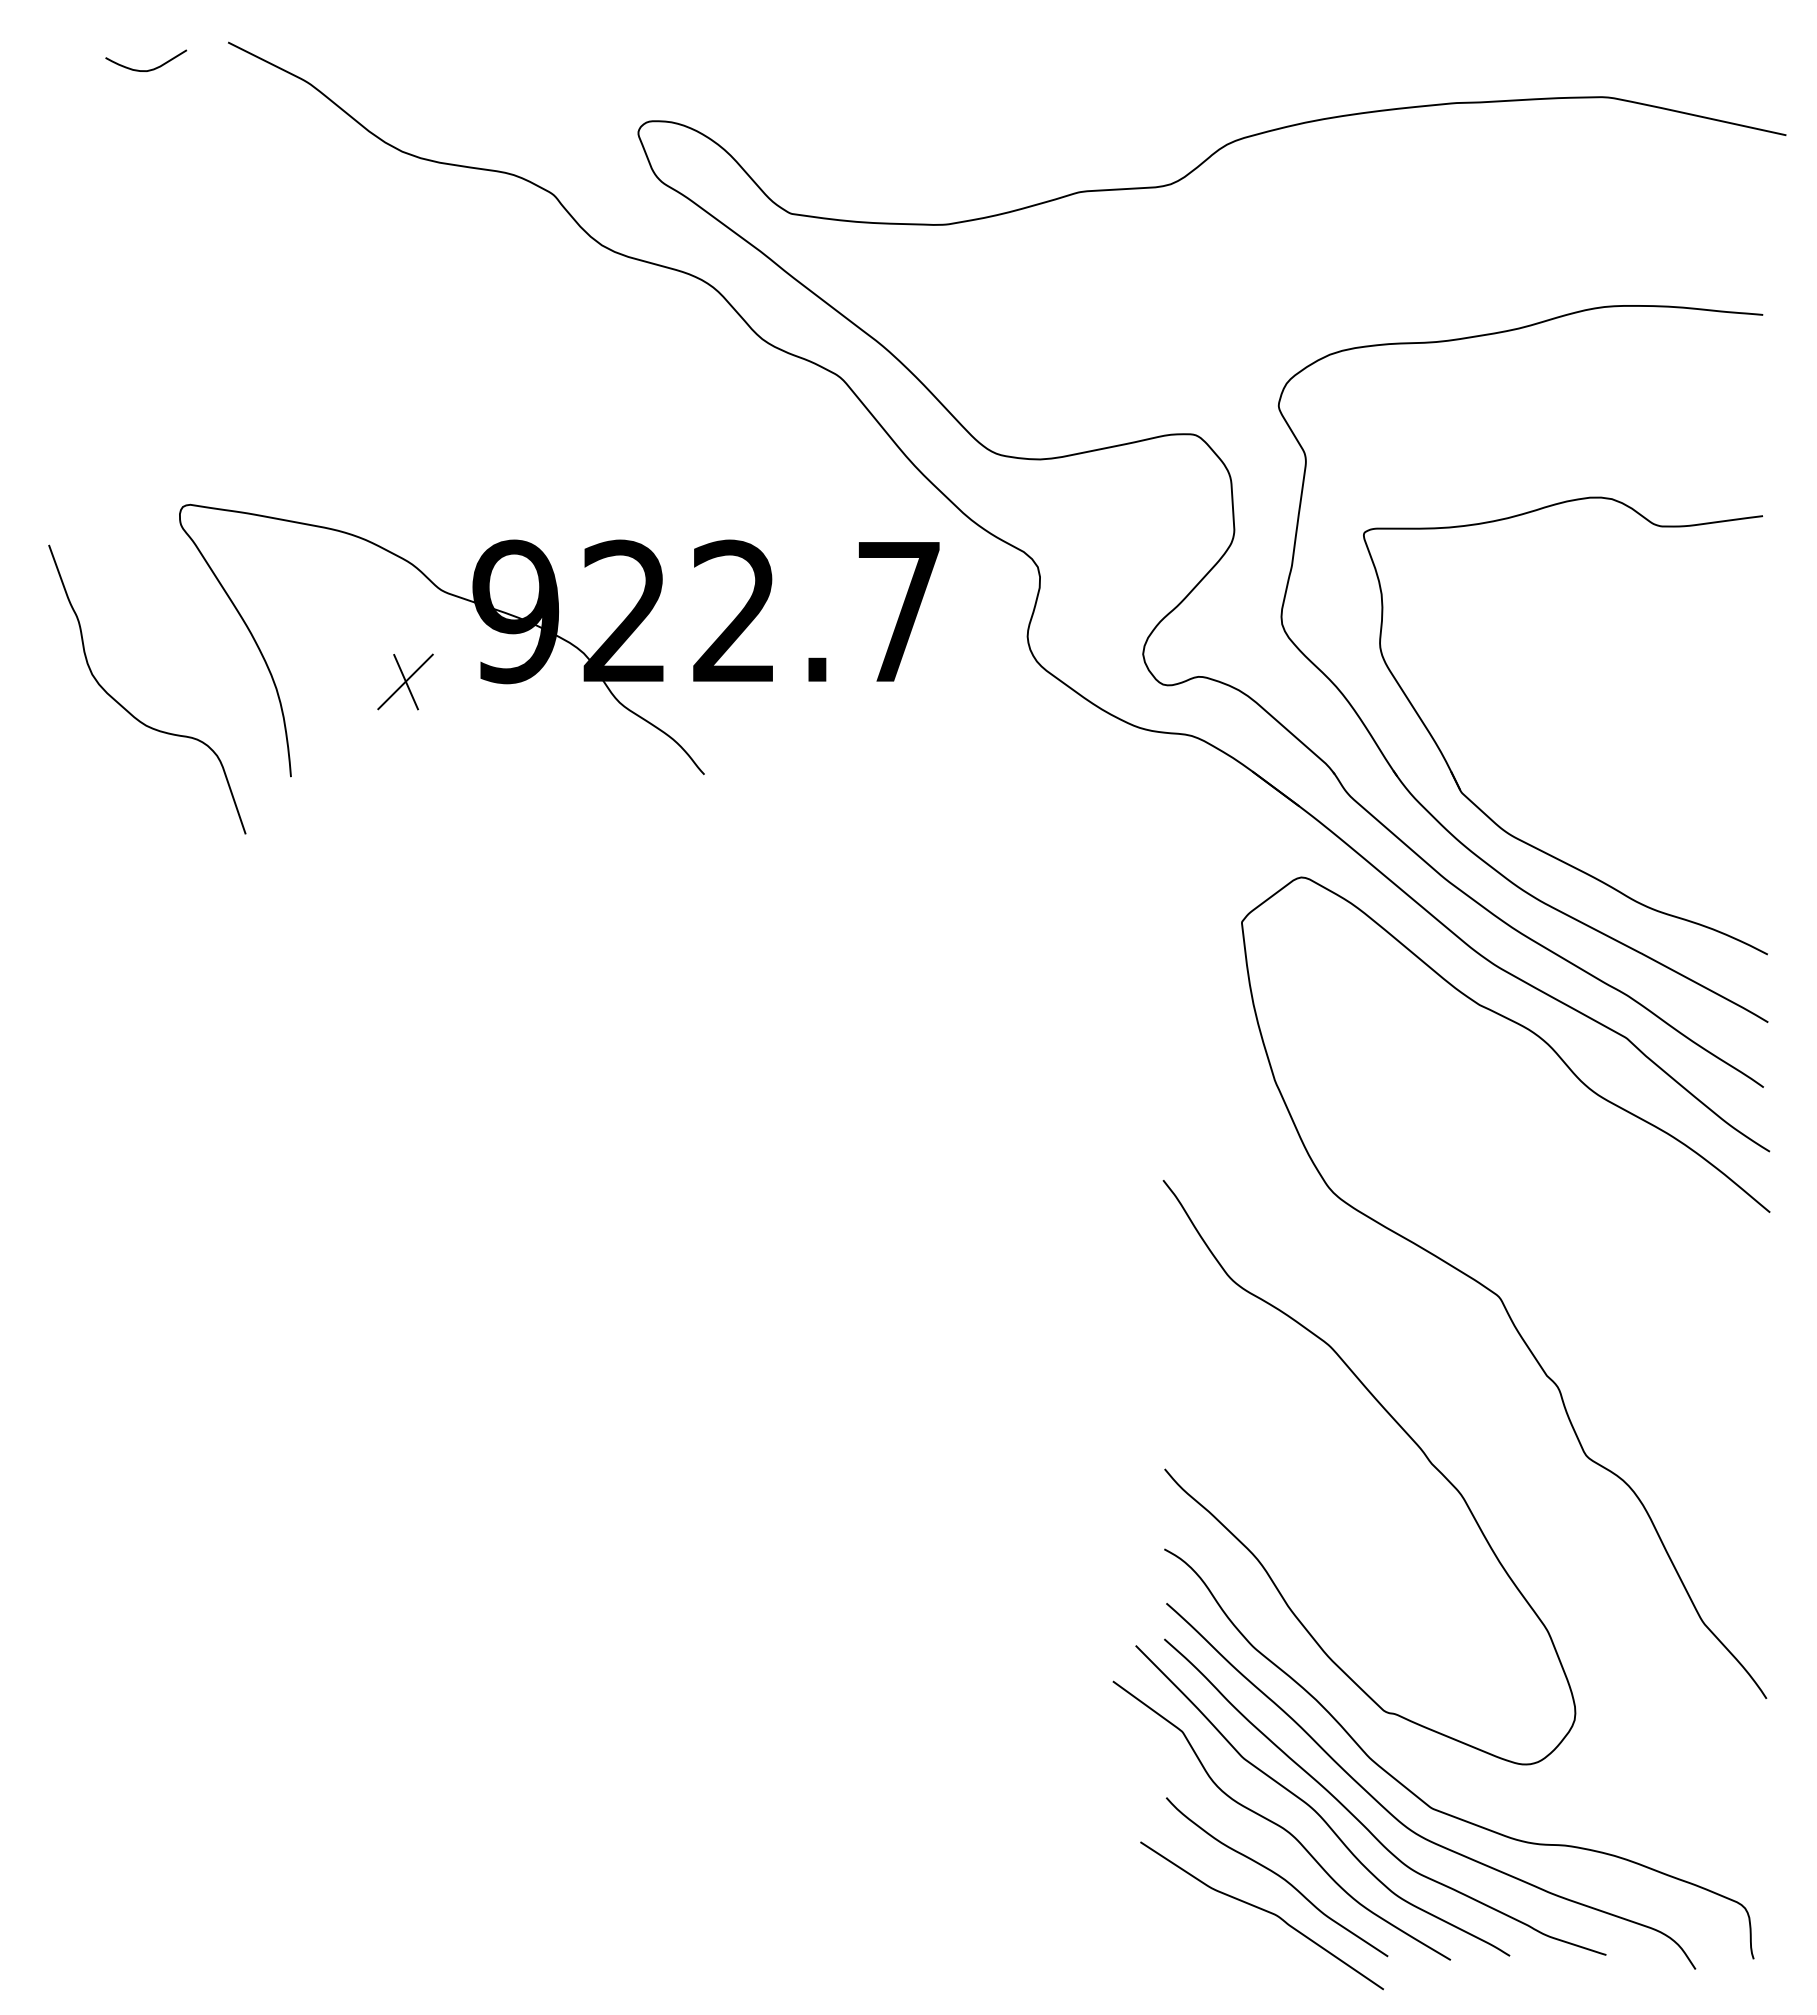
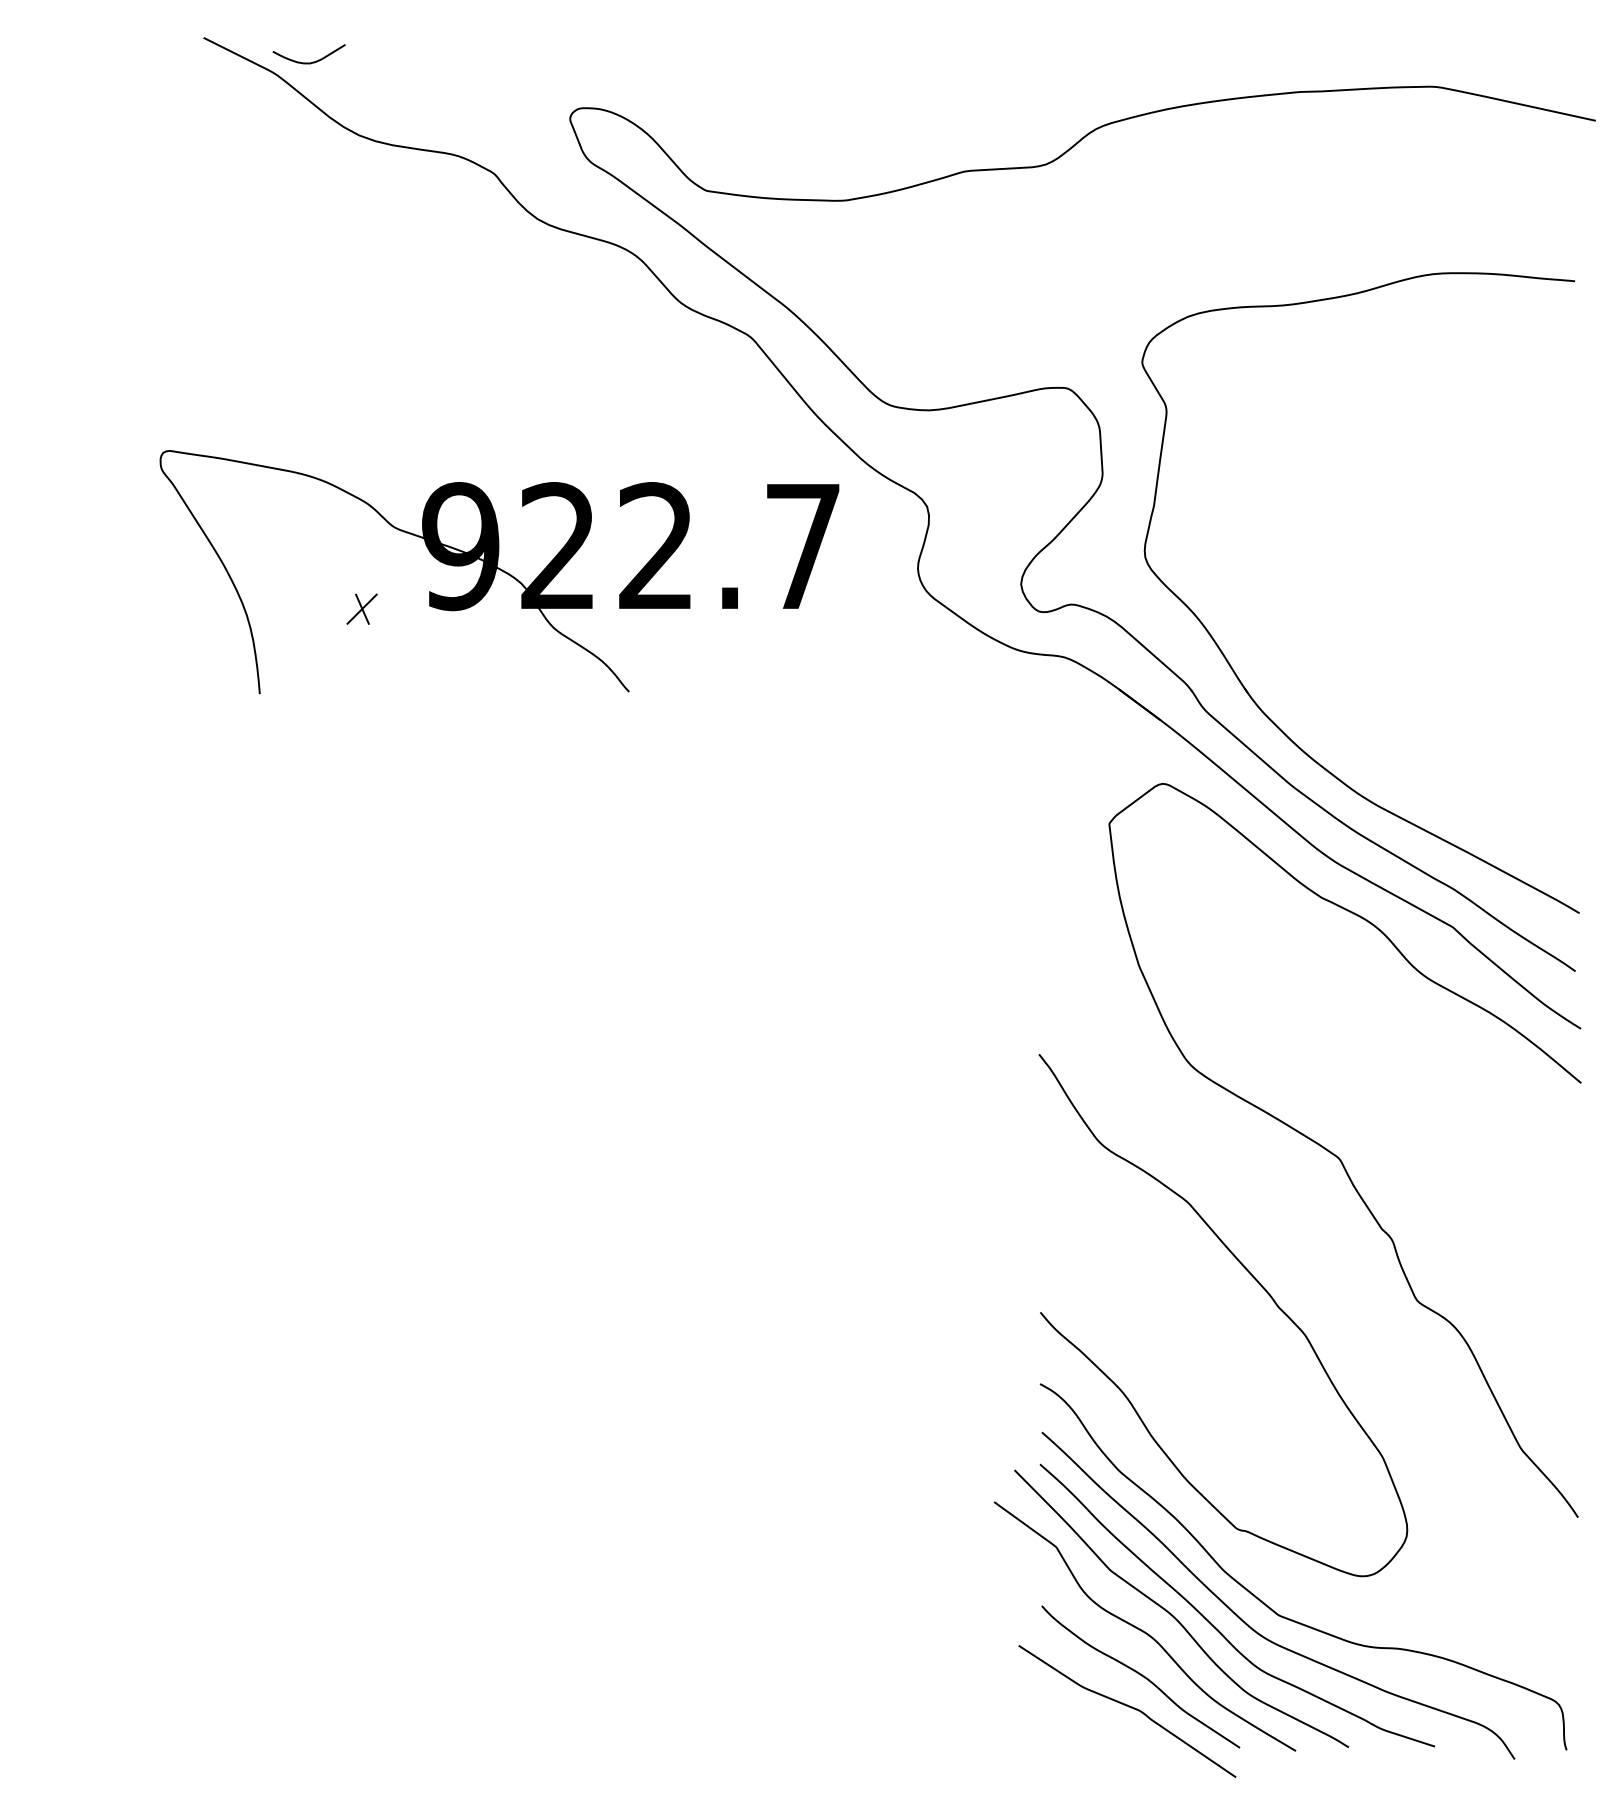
curve: (148, 69) -> (311, 61), moved
part: (405, 681) -> (362, 608), size x0.6
curve: (127, 709) -> (113, 633), removed
part: (1487, 814) -> (1328, 727), removed

